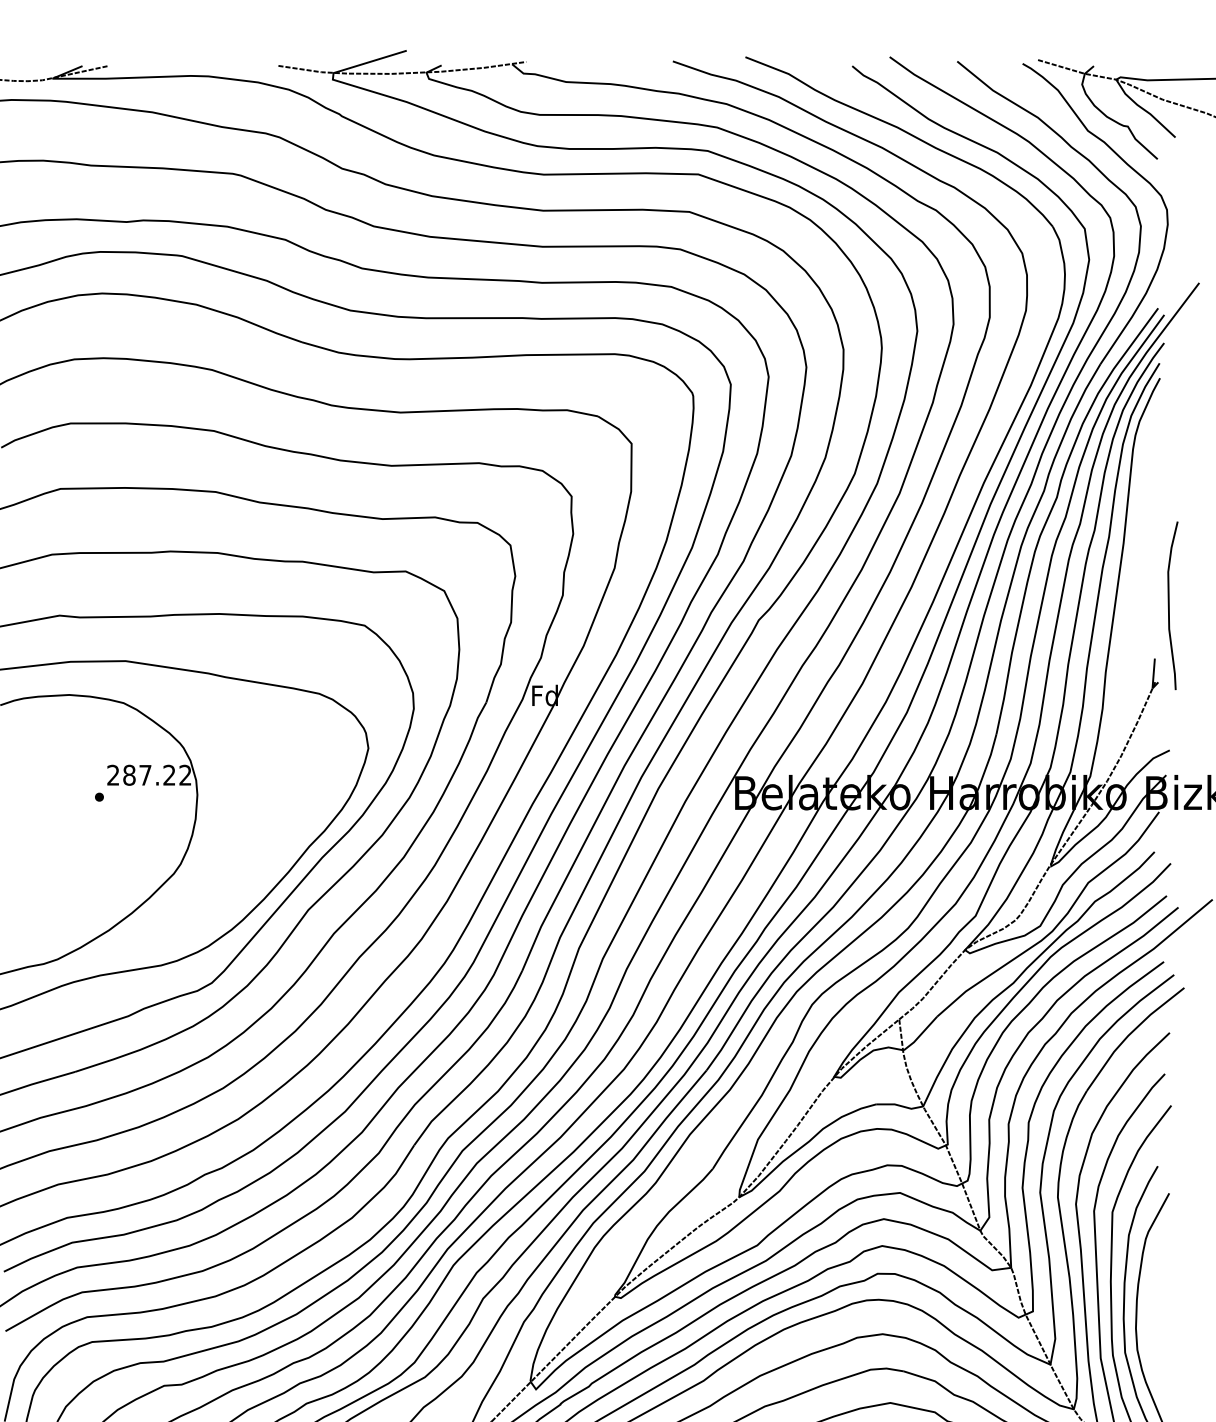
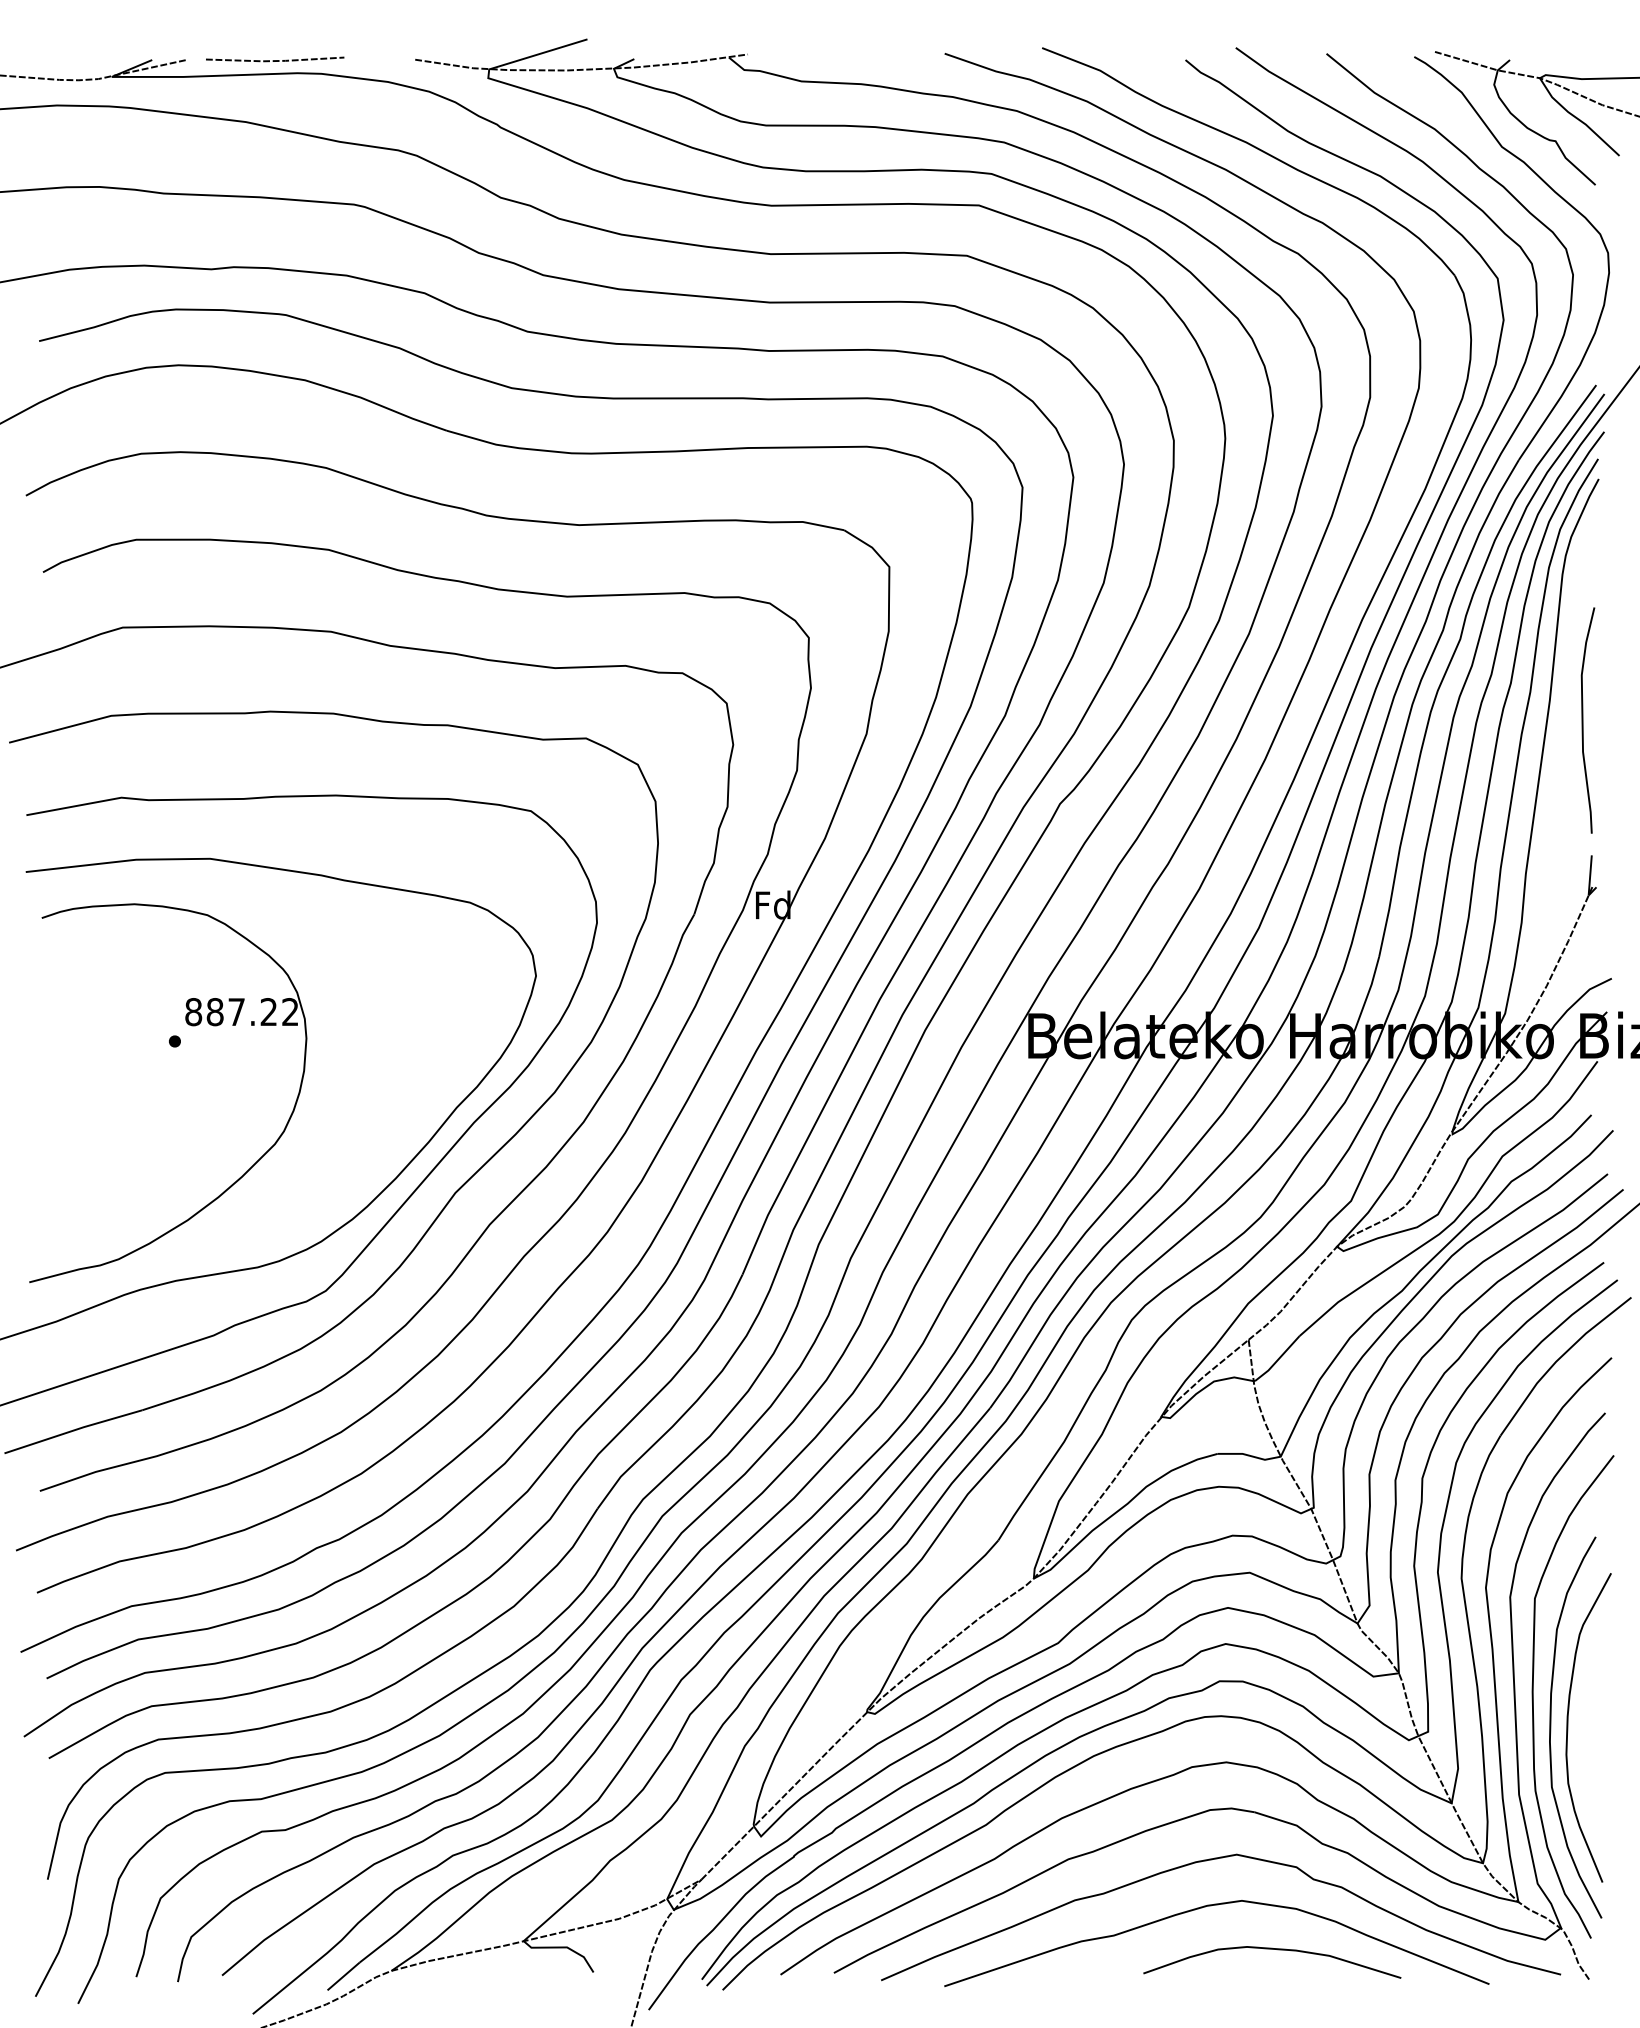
line: (174, 66) -> (275, 60), added
curve: (1169, 605) -> (1583, 720), moved
text: (113, 775) -> (193, 1012), 287.22 -> 887.22

